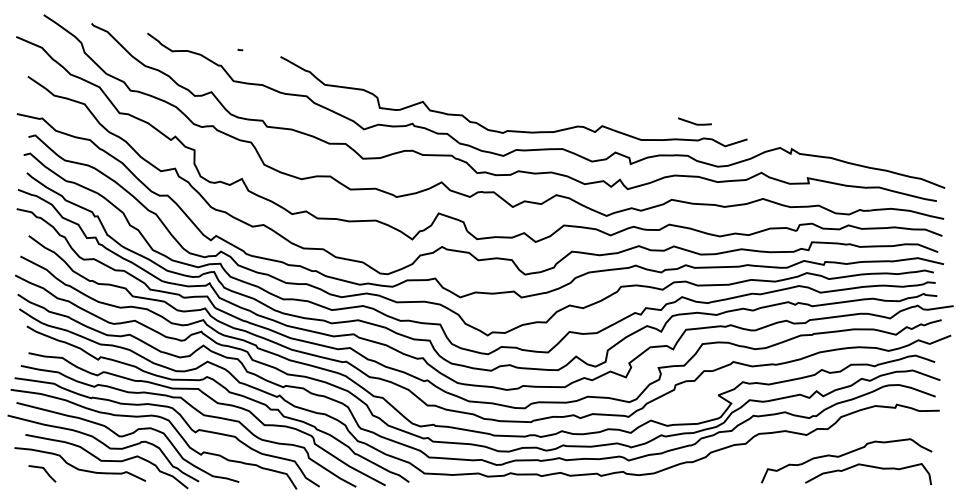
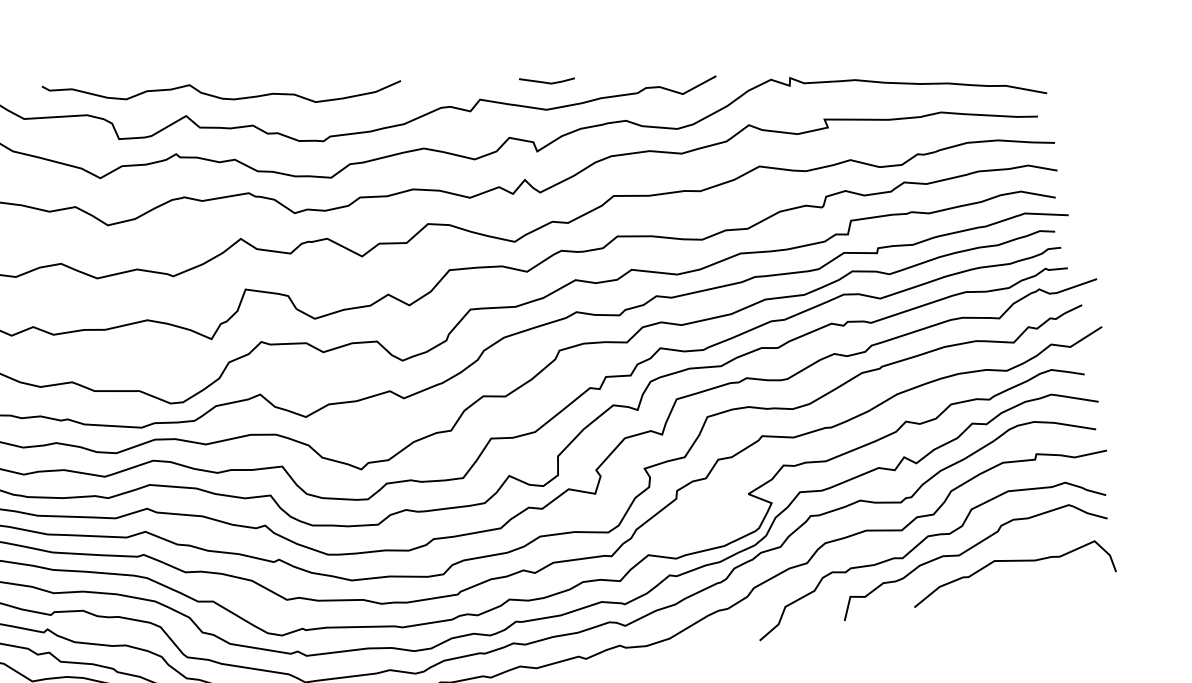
curve: (445, 93) -> (219, 95), added
line: (694, 122) -> (546, 80), moved
curve: (817, 445) -> (922, 543), added

